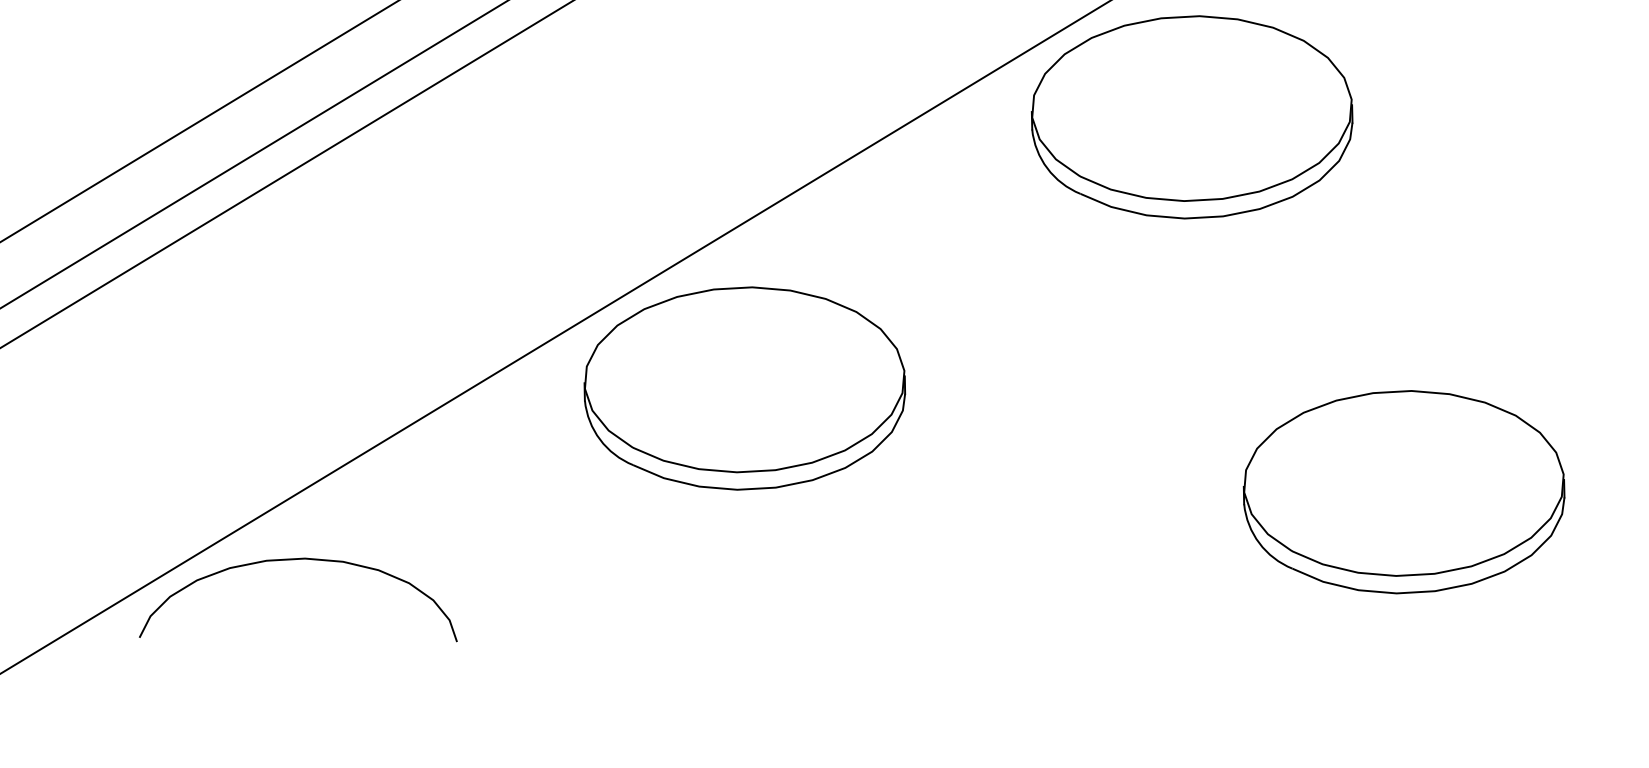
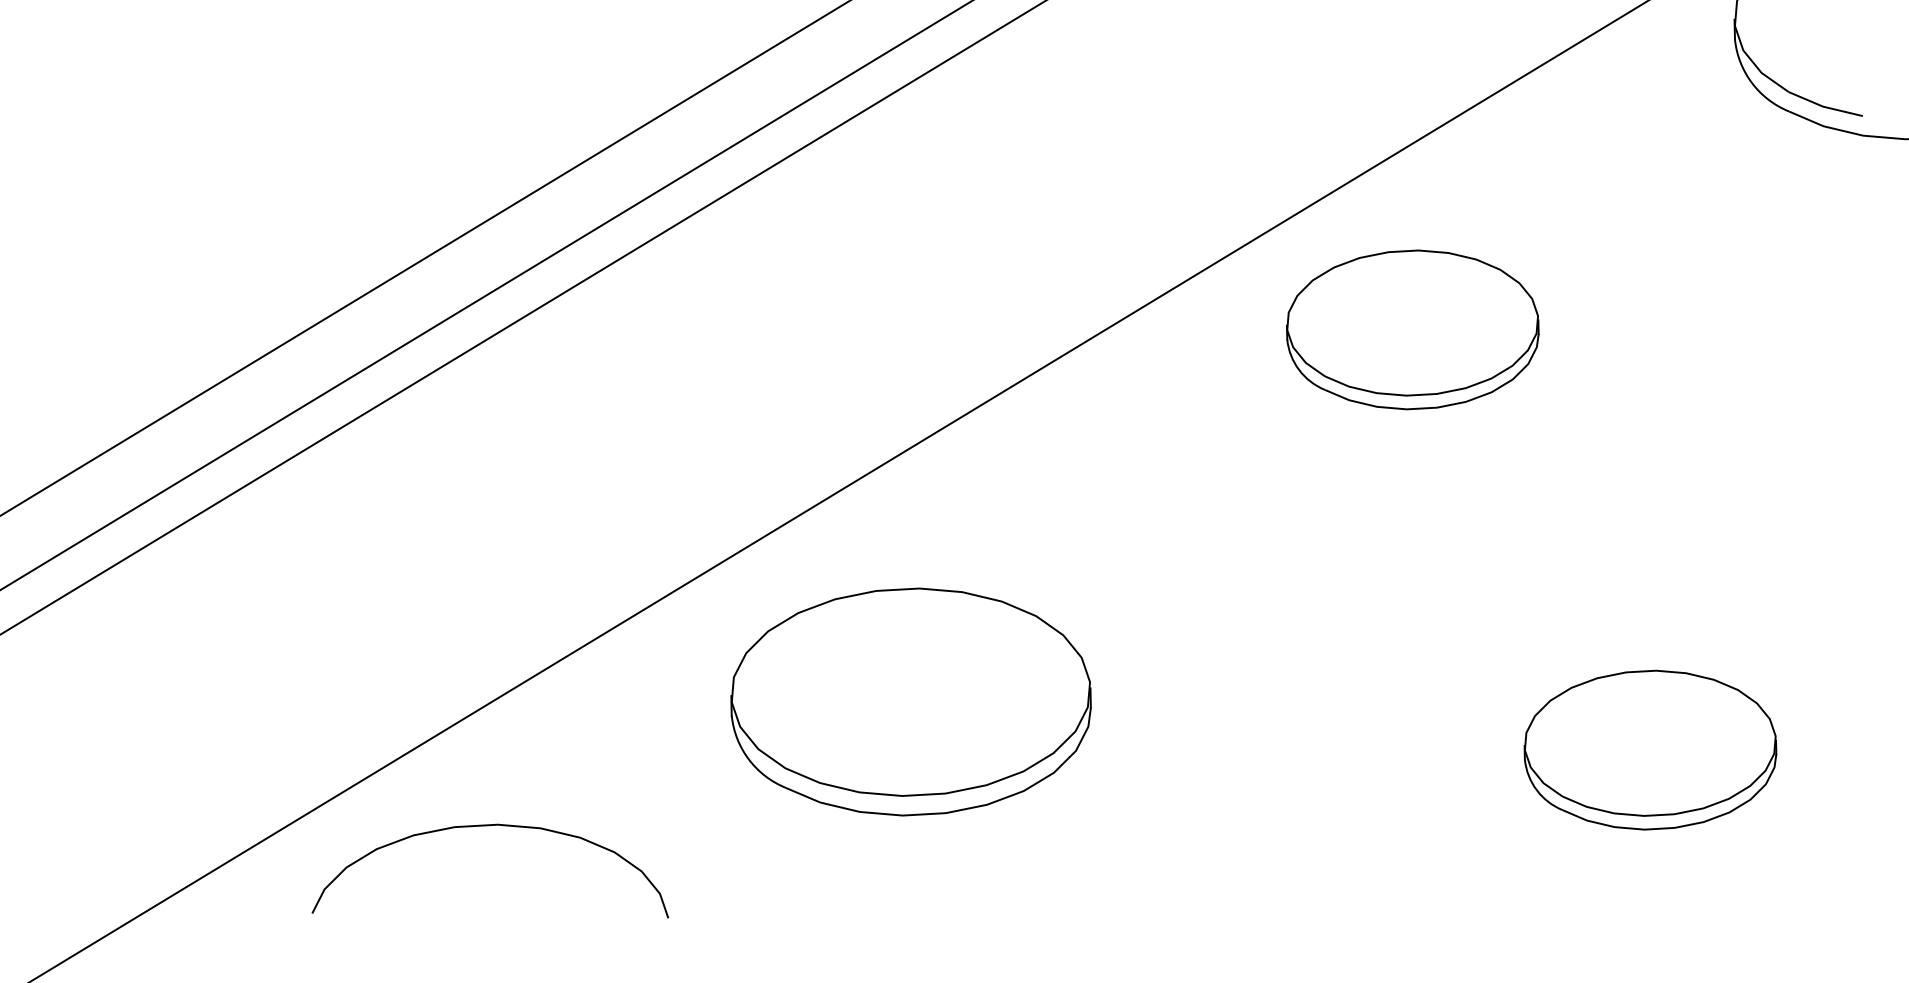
part: (1191, 117) -> (1412, 329), size x0.7
part: (744, 388) -> (910, 701), moved
part: (1404, 491) -> (1650, 749), size x0.7
curve: (297, 560) -> (489, 826), moved

